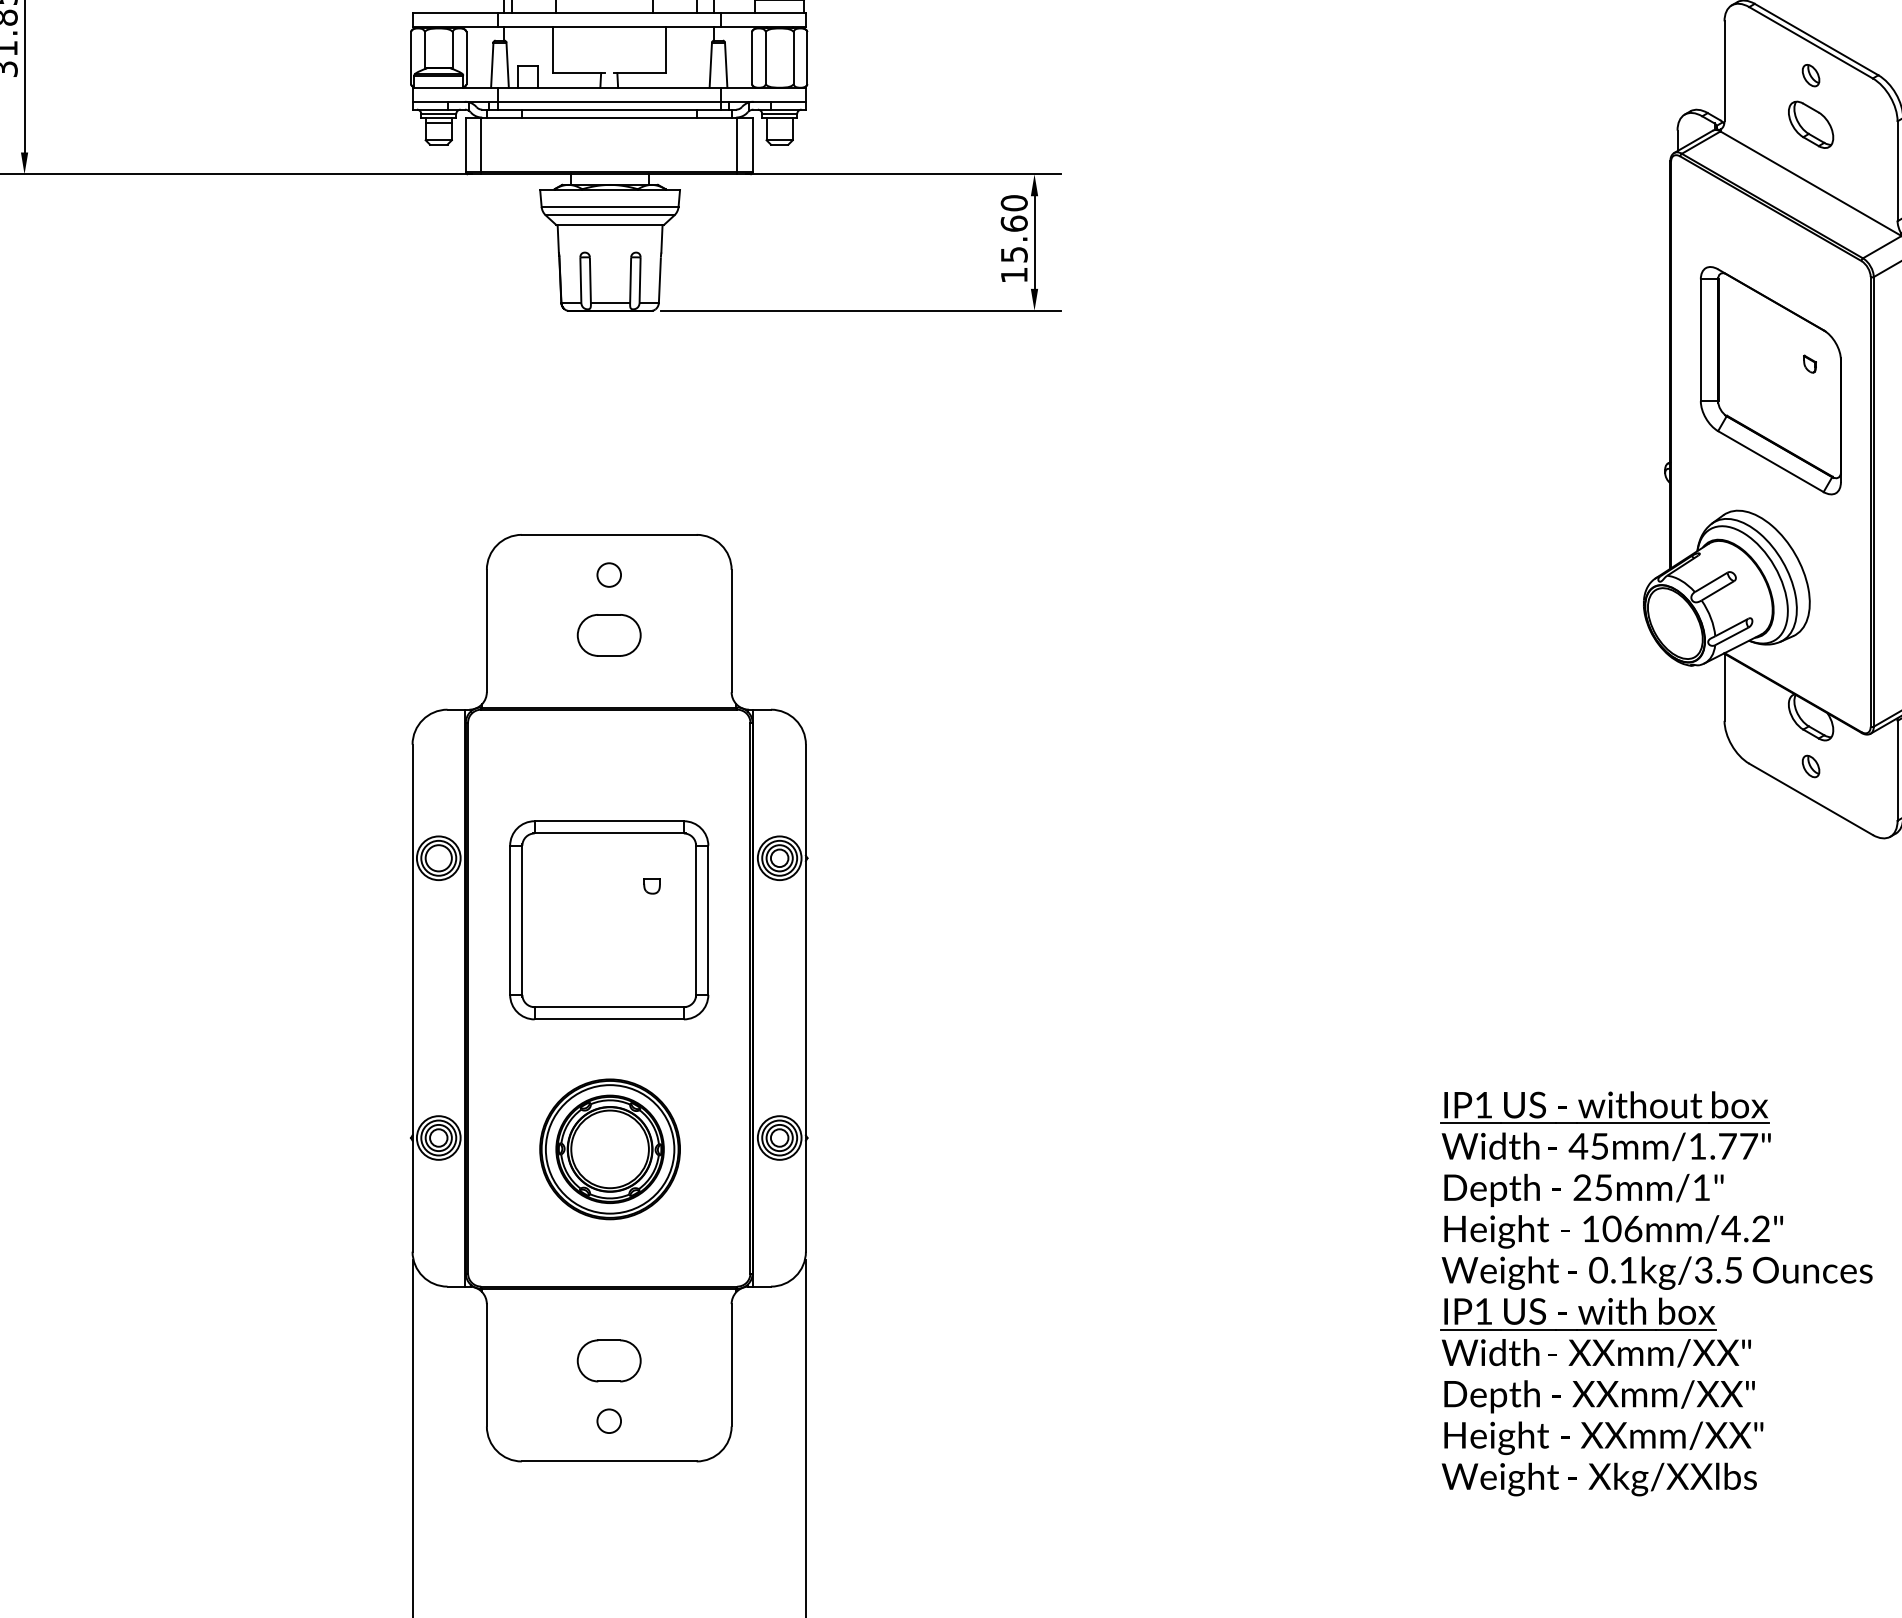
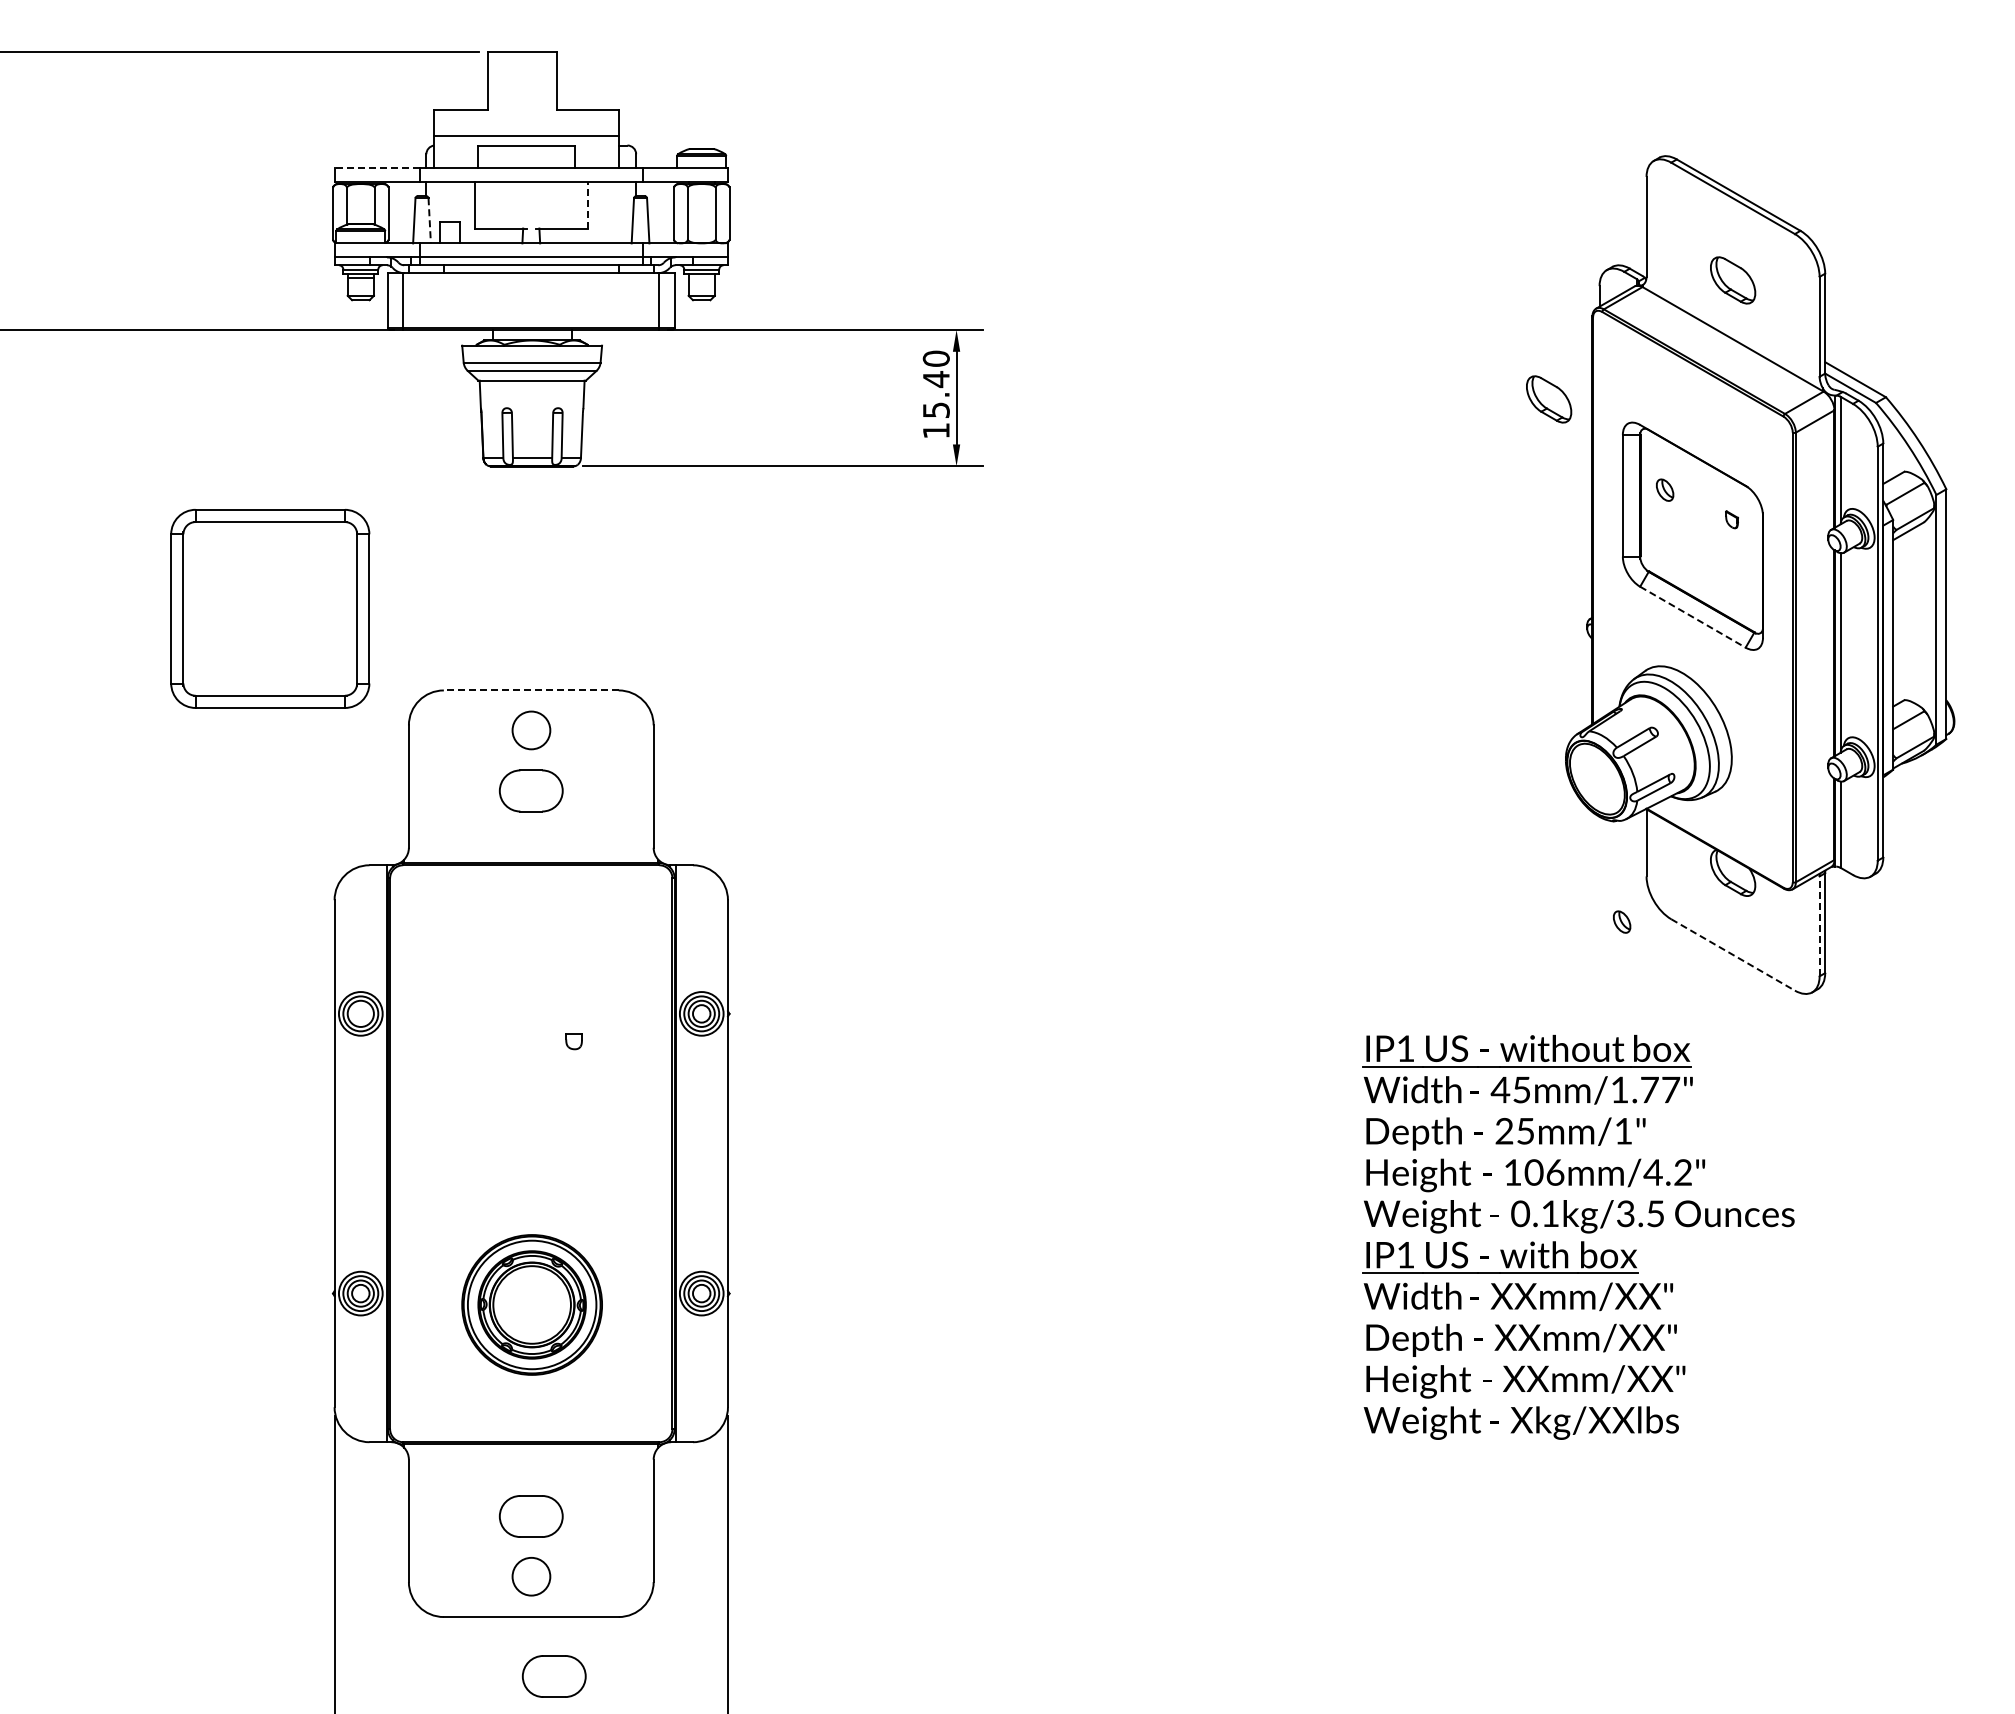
line: (455, 12) -> (377, 168), solid -> dashed
line: (666, 48) -> (588, 204), solid -> dashed
line: (507, 64) -> (429, 220), solid -> dashed
part: (1811, 74) -> (1665, 489), moved
text: (1013, 223) -> (935, 379), 15.60 -> 15.40
part: (1627, 243) -> (1549, 399), added
line: (1770, 461) -> (1692, 617), solid -> dashed
line: (608, 534) -> (530, 690), solid -> dashed
circle: (608, 574) -> (530, 730), size x1.6
part: (1811, 765) -> (1622, 921), moved
line: (1897, 770) -> (1819, 926), solid -> dashed
line: (1811, 799) -> (1733, 955), solid -> dashed
part: (609, 919) -> (270, 608), moved
part: (1656, 1292) -> (1578, 1236), moved
circle: (608, 1420) -> (530, 1576), size x1.6
part: (631, 1520) -> (553, 1676), added

